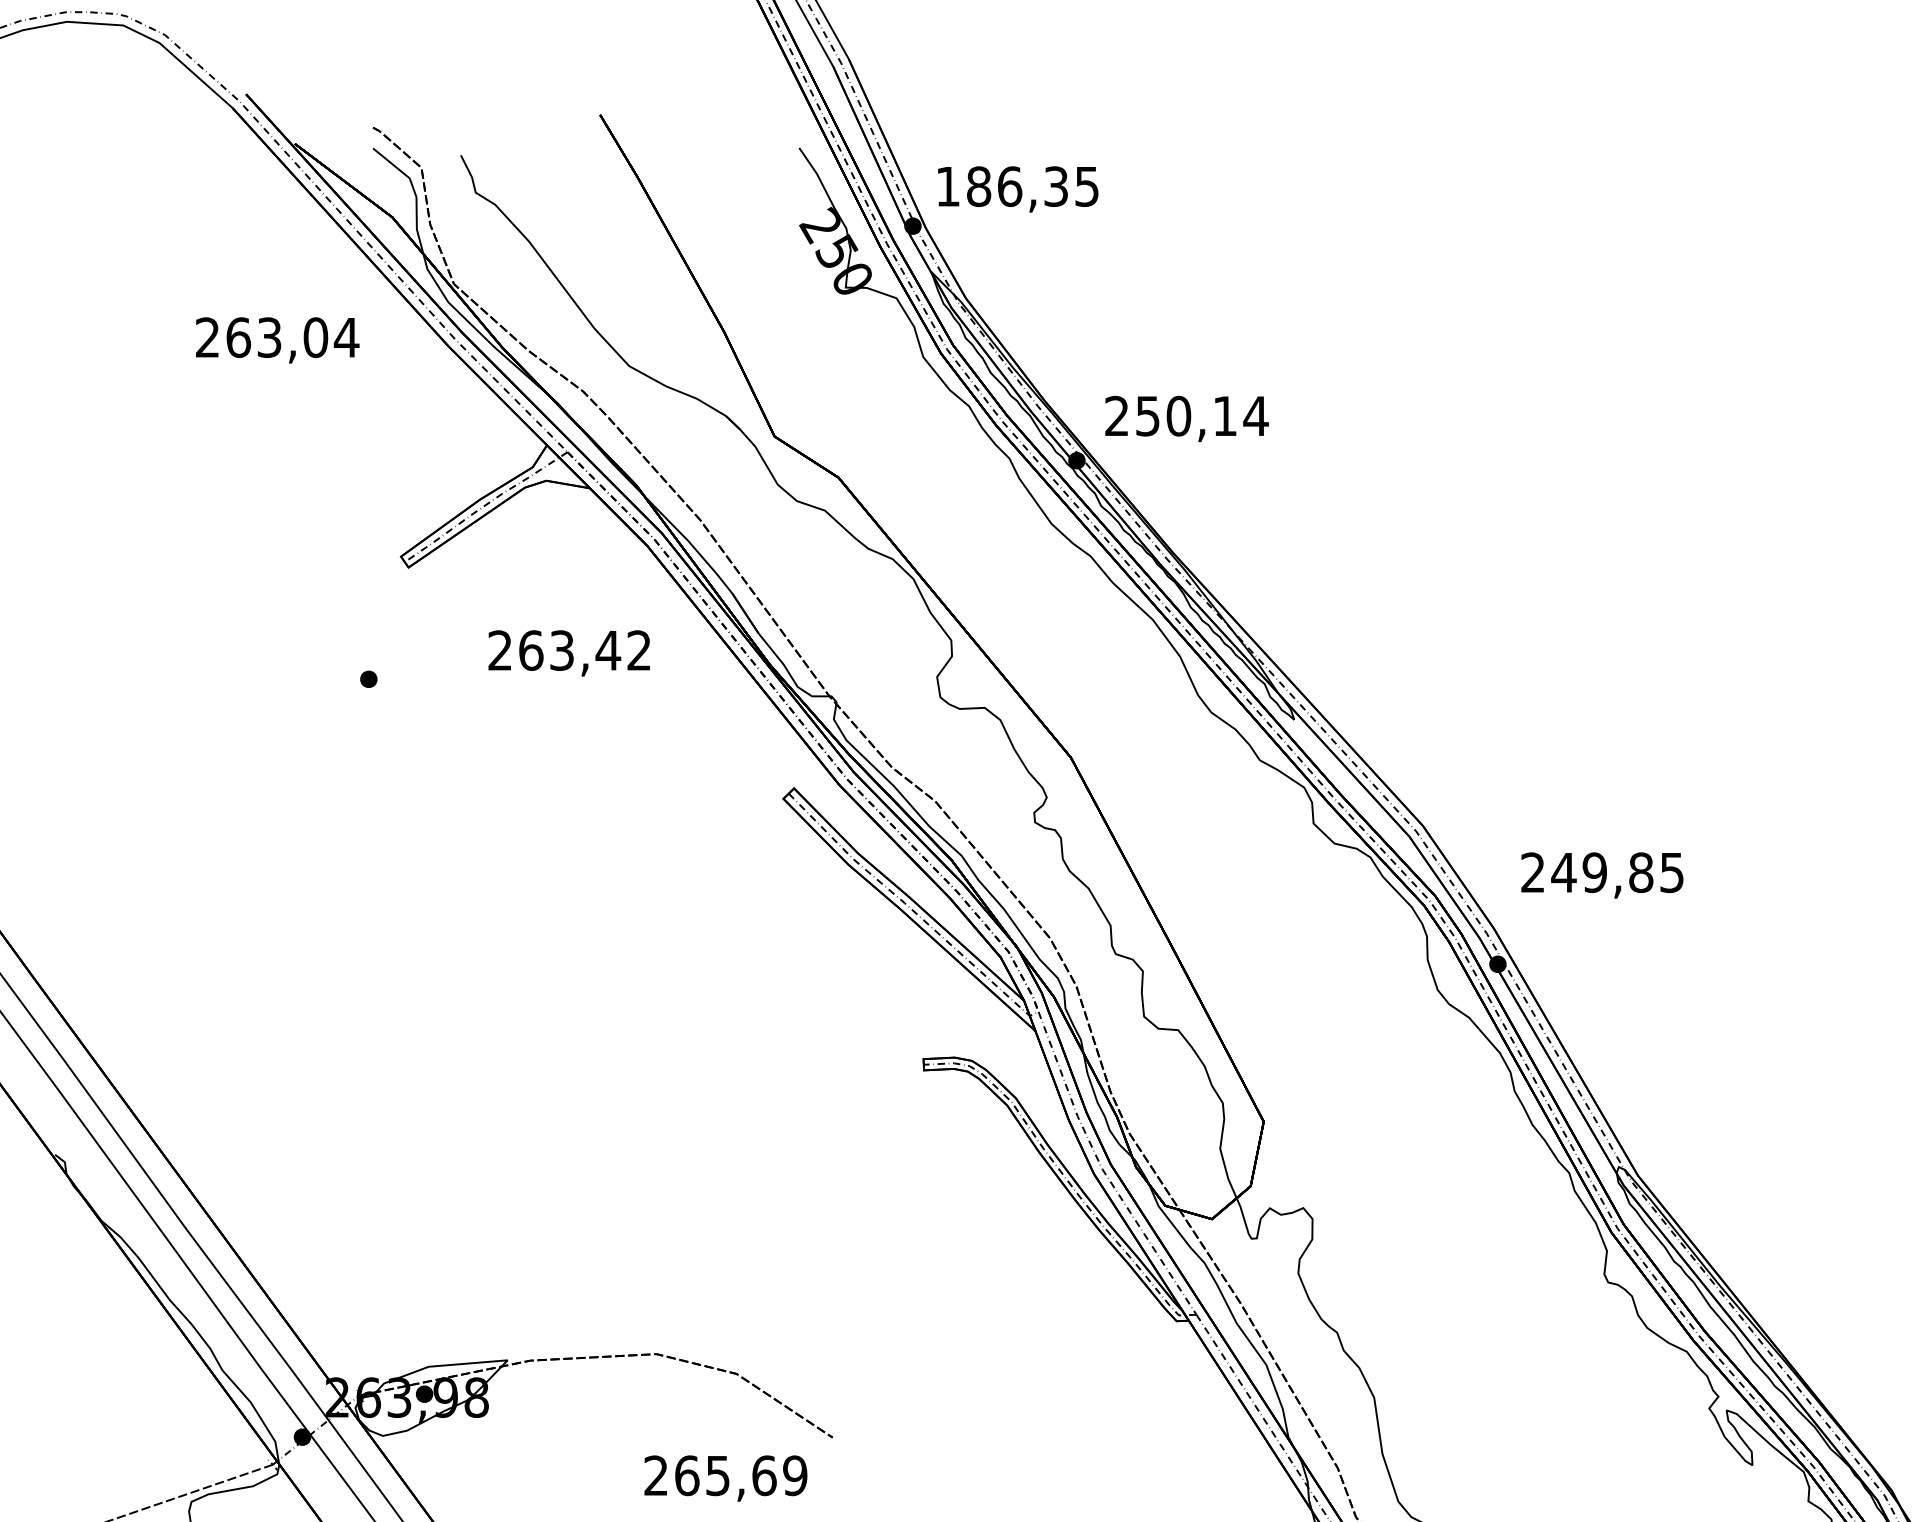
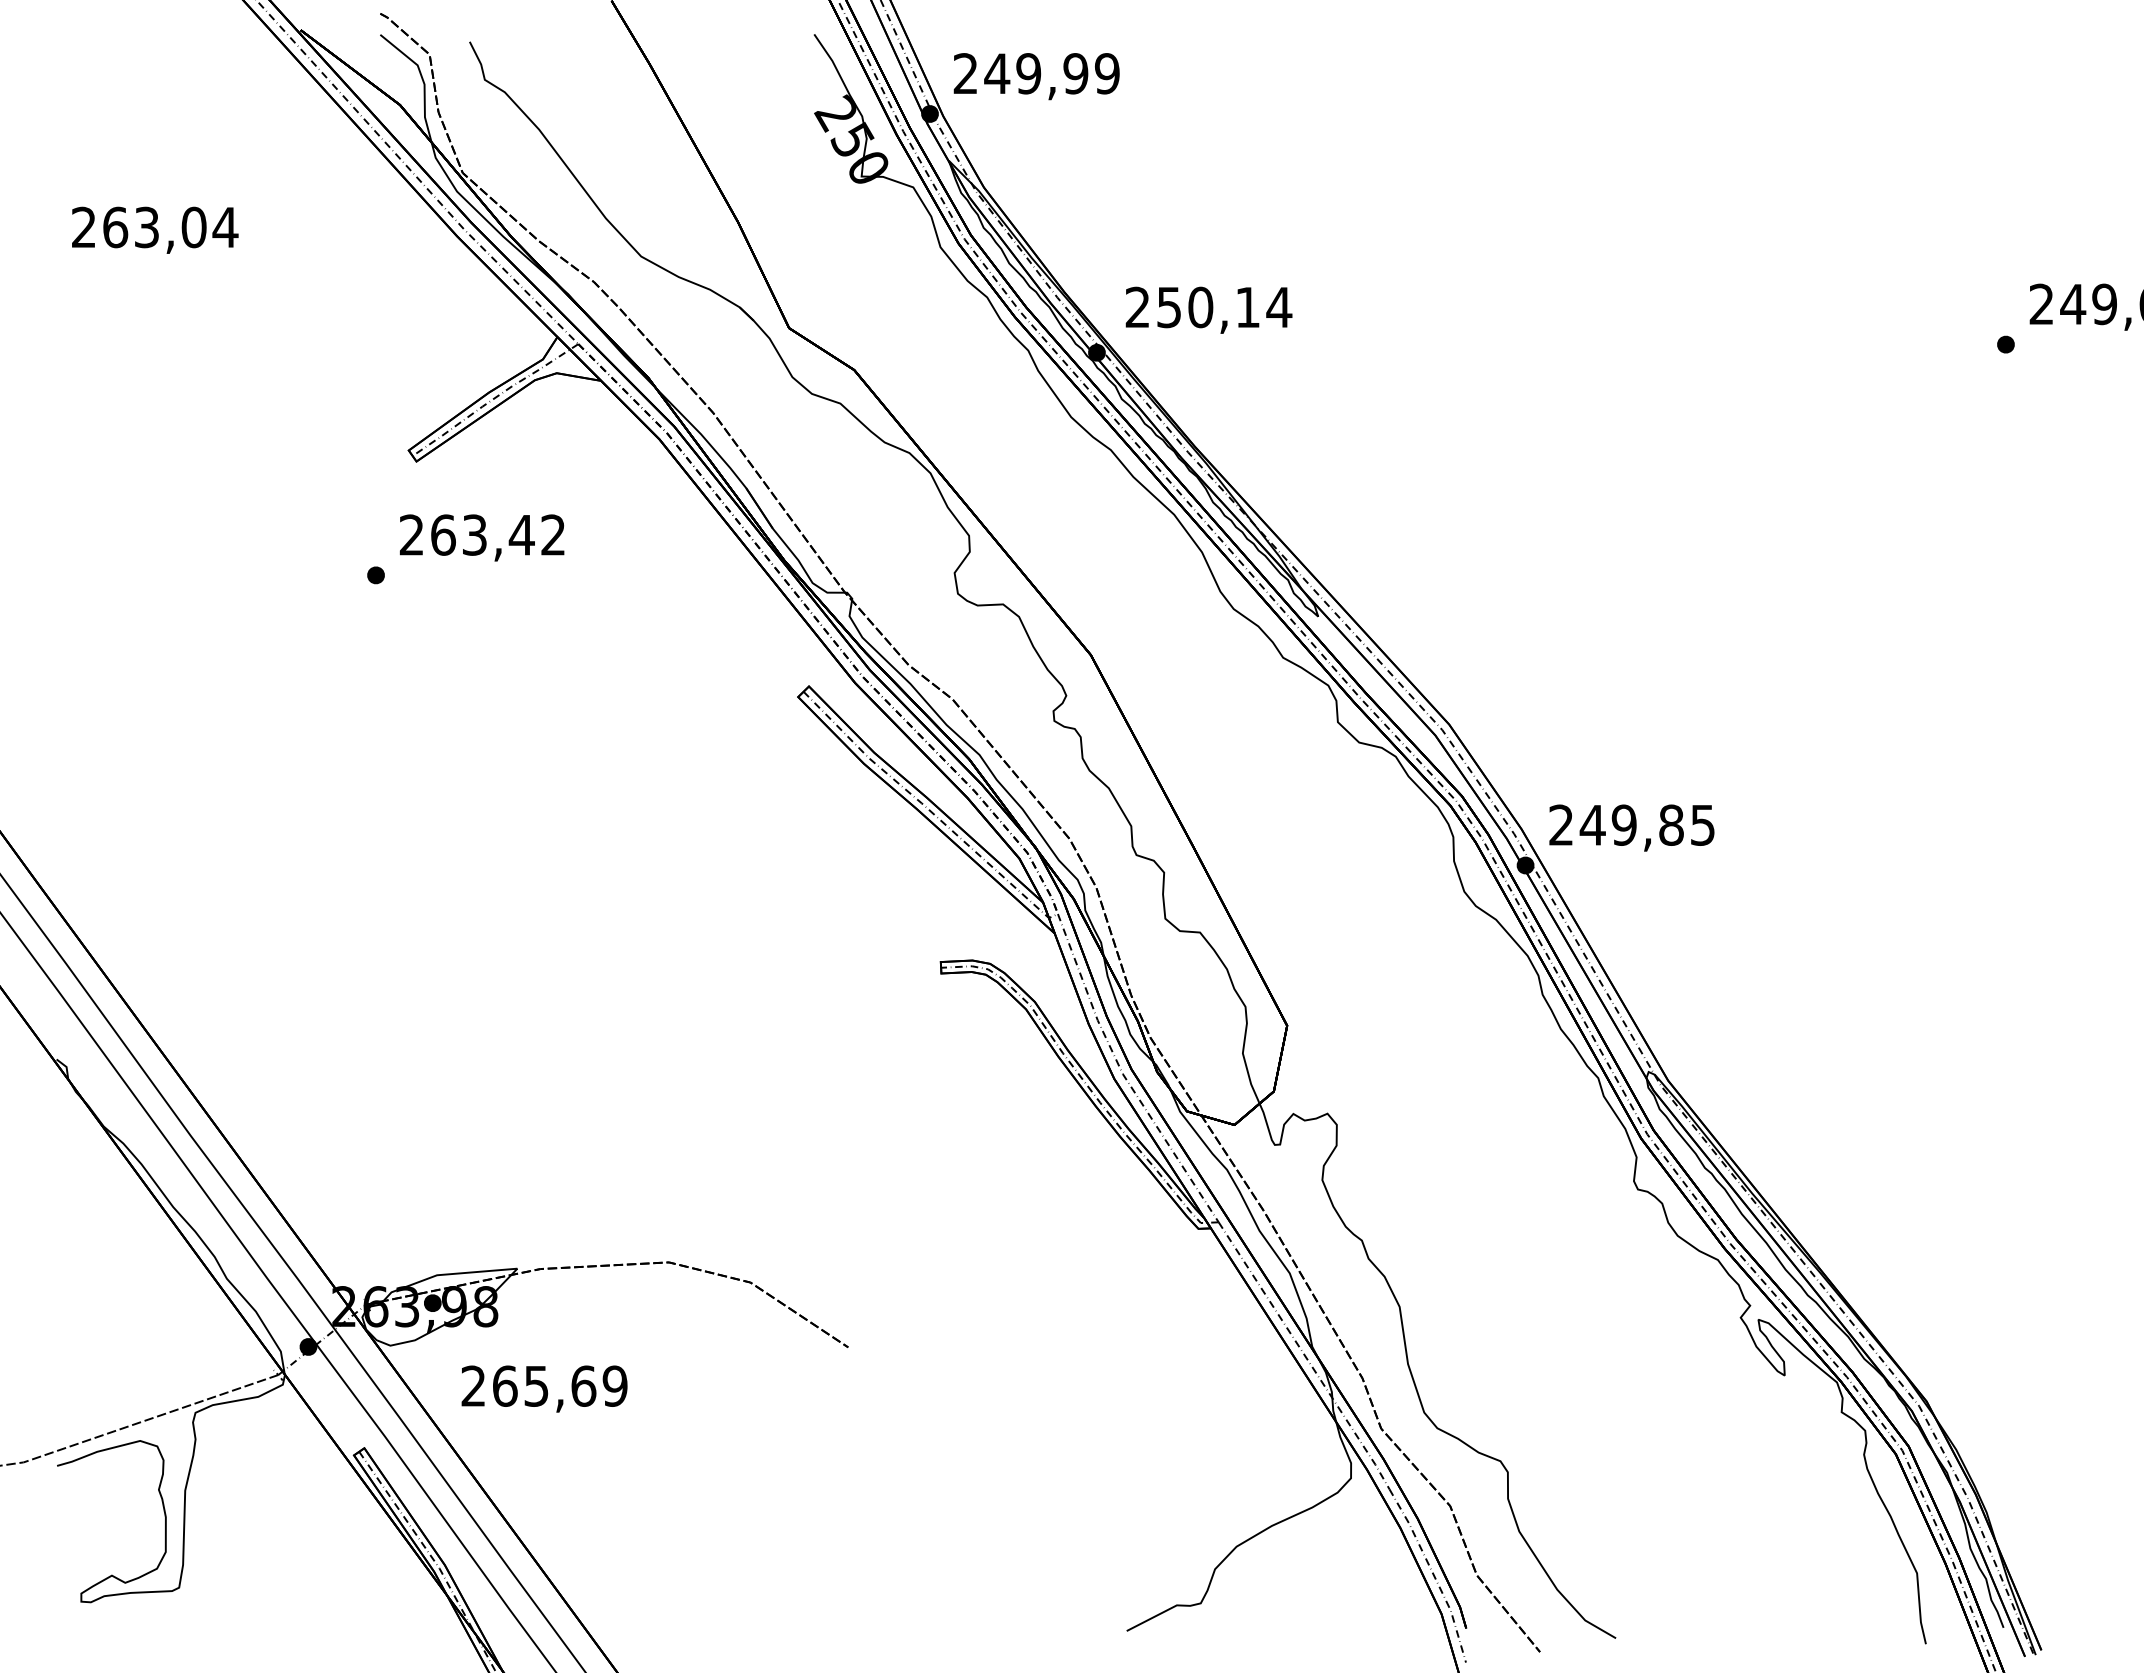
text: (1017, 186) -> (1036, 73), 186,35 -> 249,99
text: (277, 339) -> (155, 229), moved
text: (569, 652) -> (482, 537), moved
text: (1601, 874) -> (1631, 827), moved
text: (725, 1477) -> (544, 1388), moved

